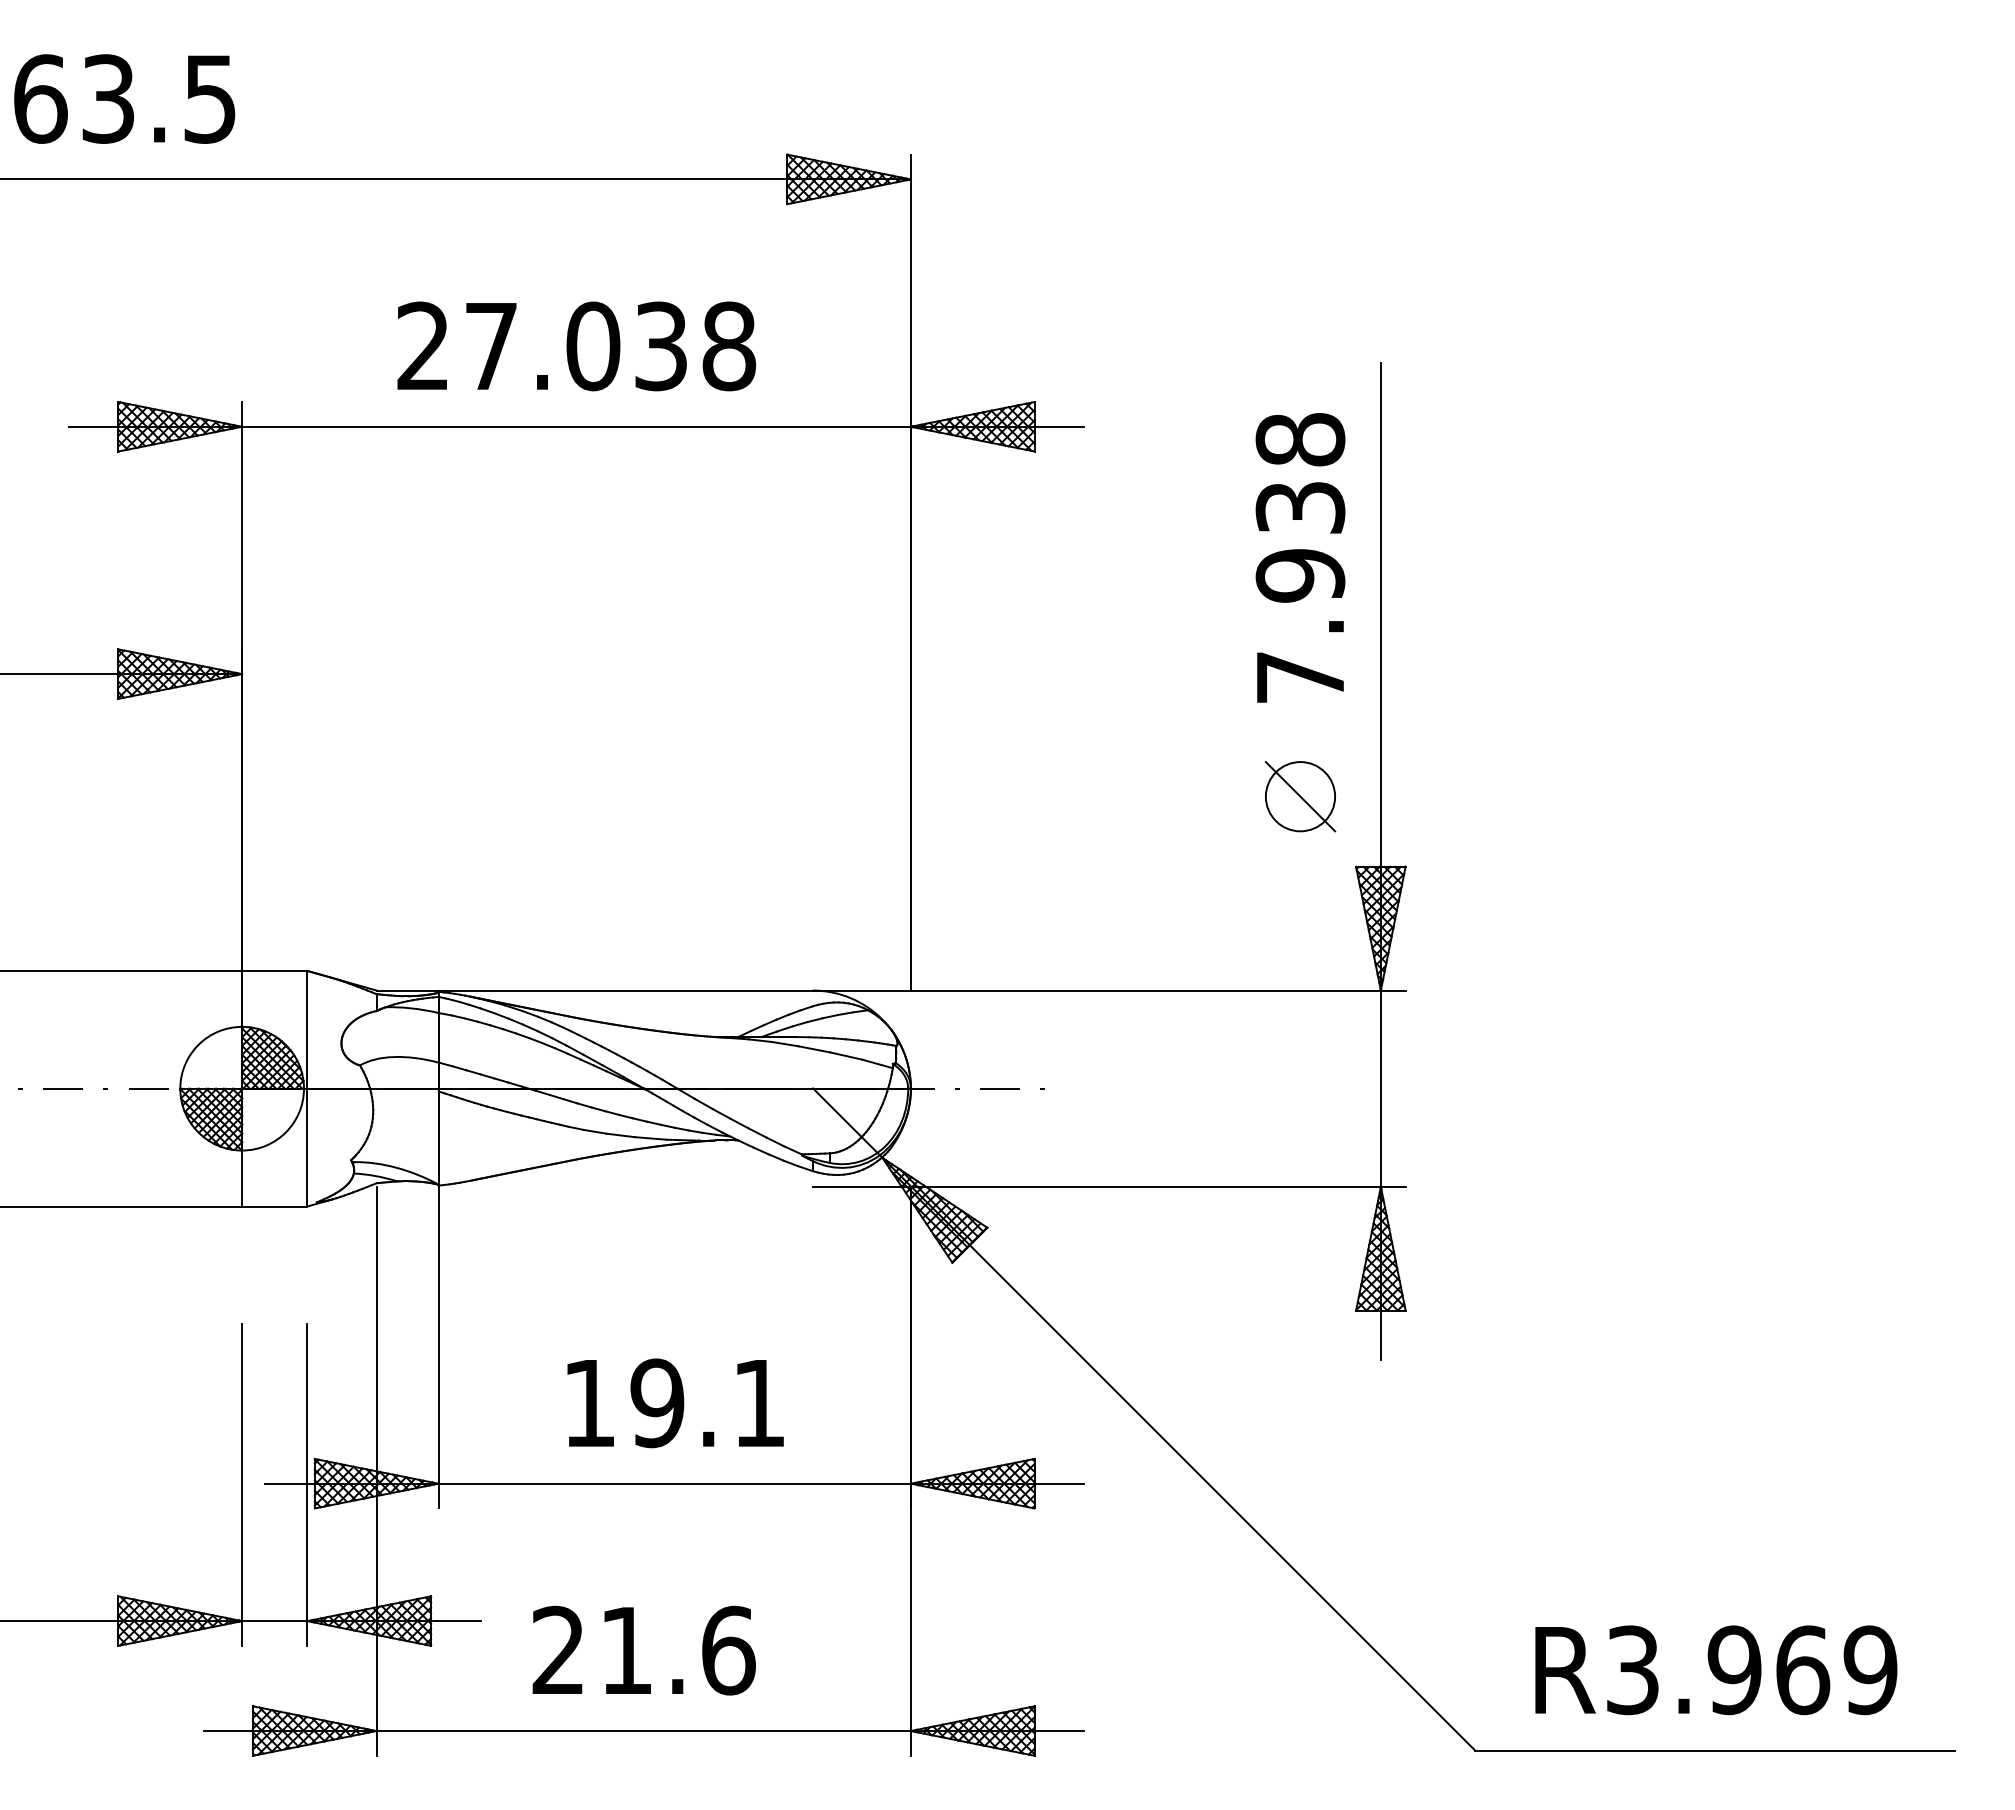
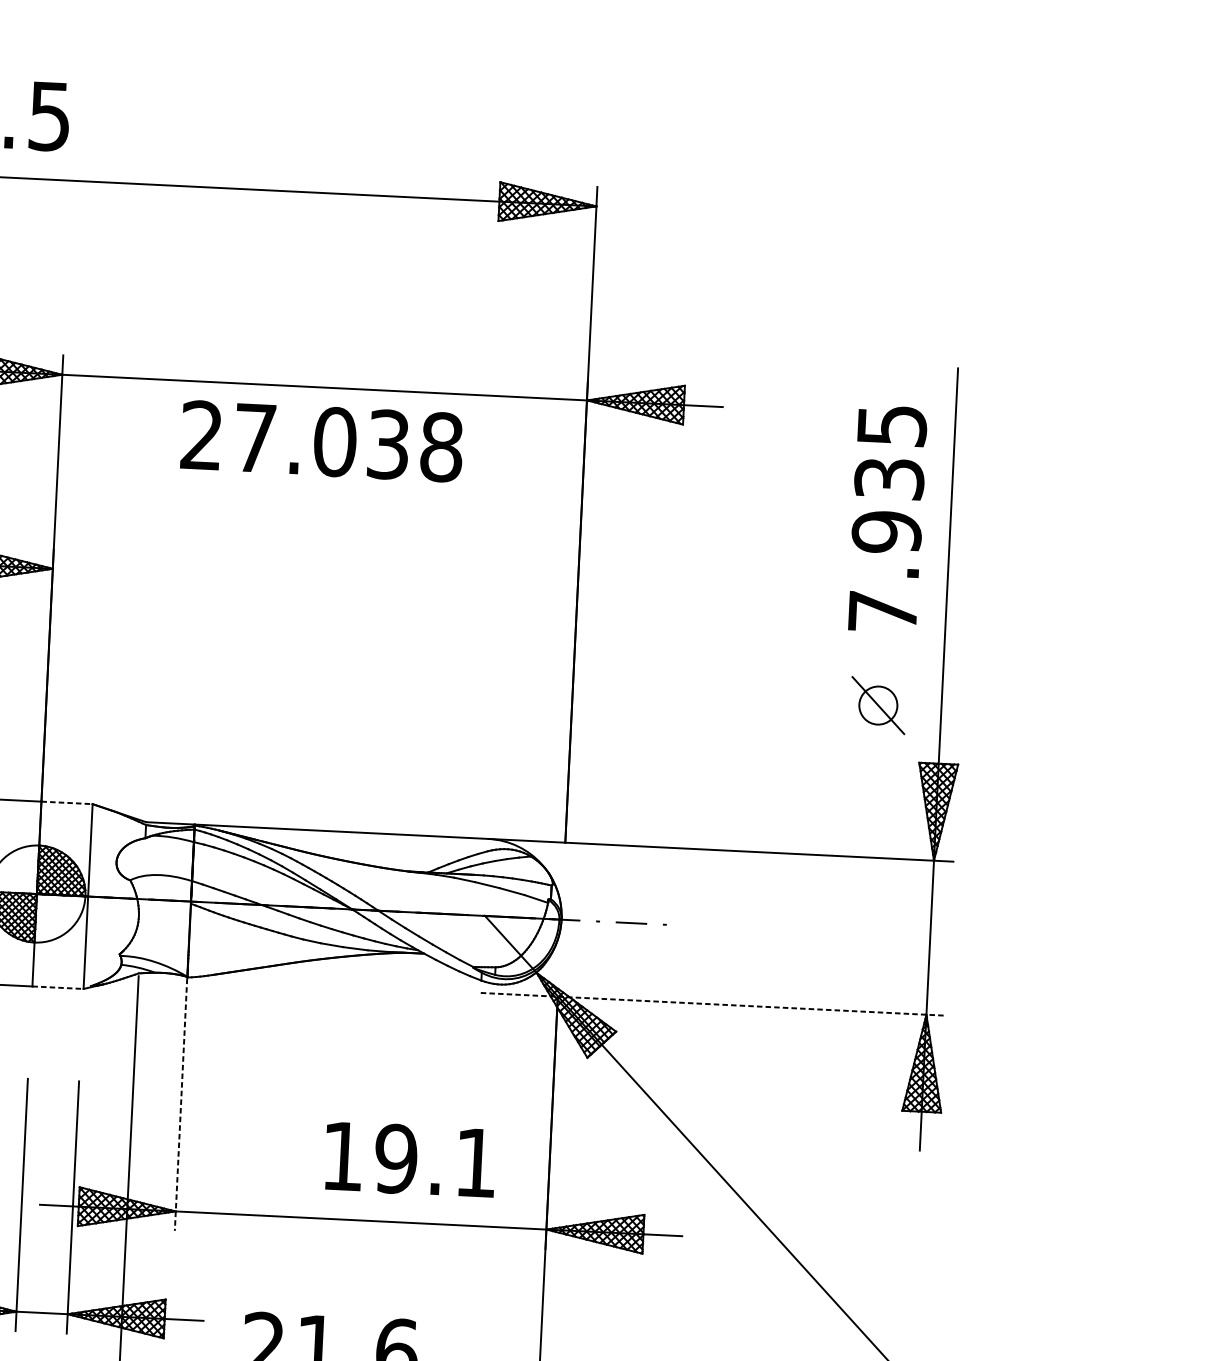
text: (576, 346) -> (321, 441), moved
text: (1300, 439) -> (892, 425), 7.938 -> 7.935
circle: (1300, 796) -> (878, 705), size x0.7
line: (274, 970) -> (66, 802), solid -> dashed
line: (1109, 1186) -> (713, 1004), solid -> dashed
line: (274, 1206) -> (57, 987), solid -> dashed
line: (438, 1347) -> (181, 1104), solid -> dashed
text: (675, 1403) -> (410, 1159), moved

